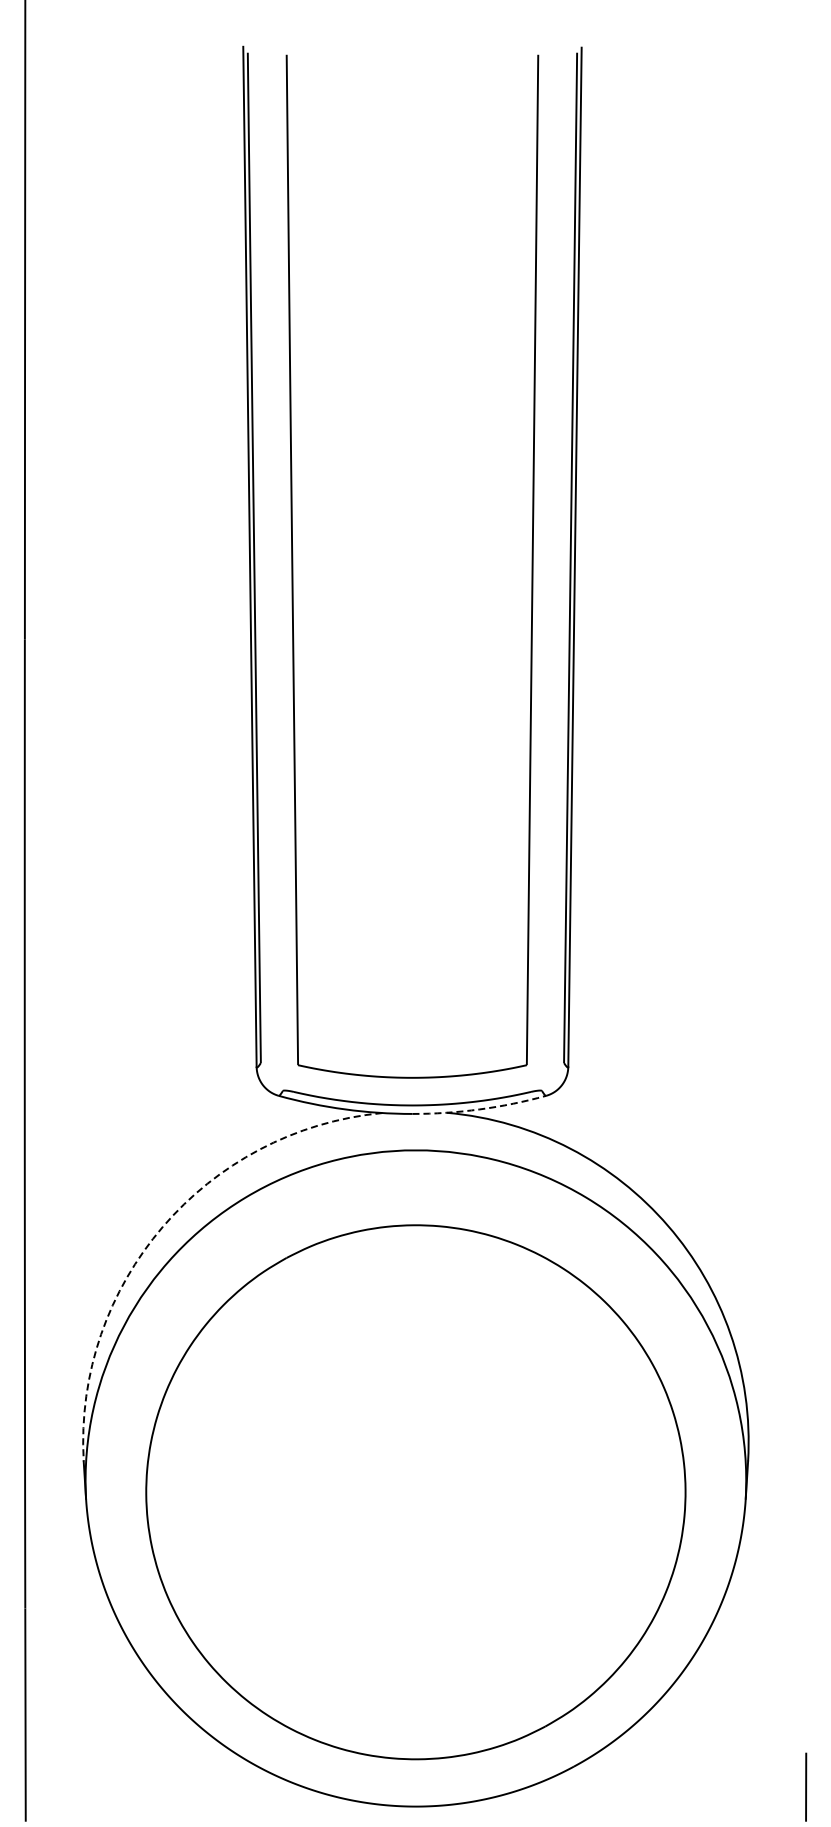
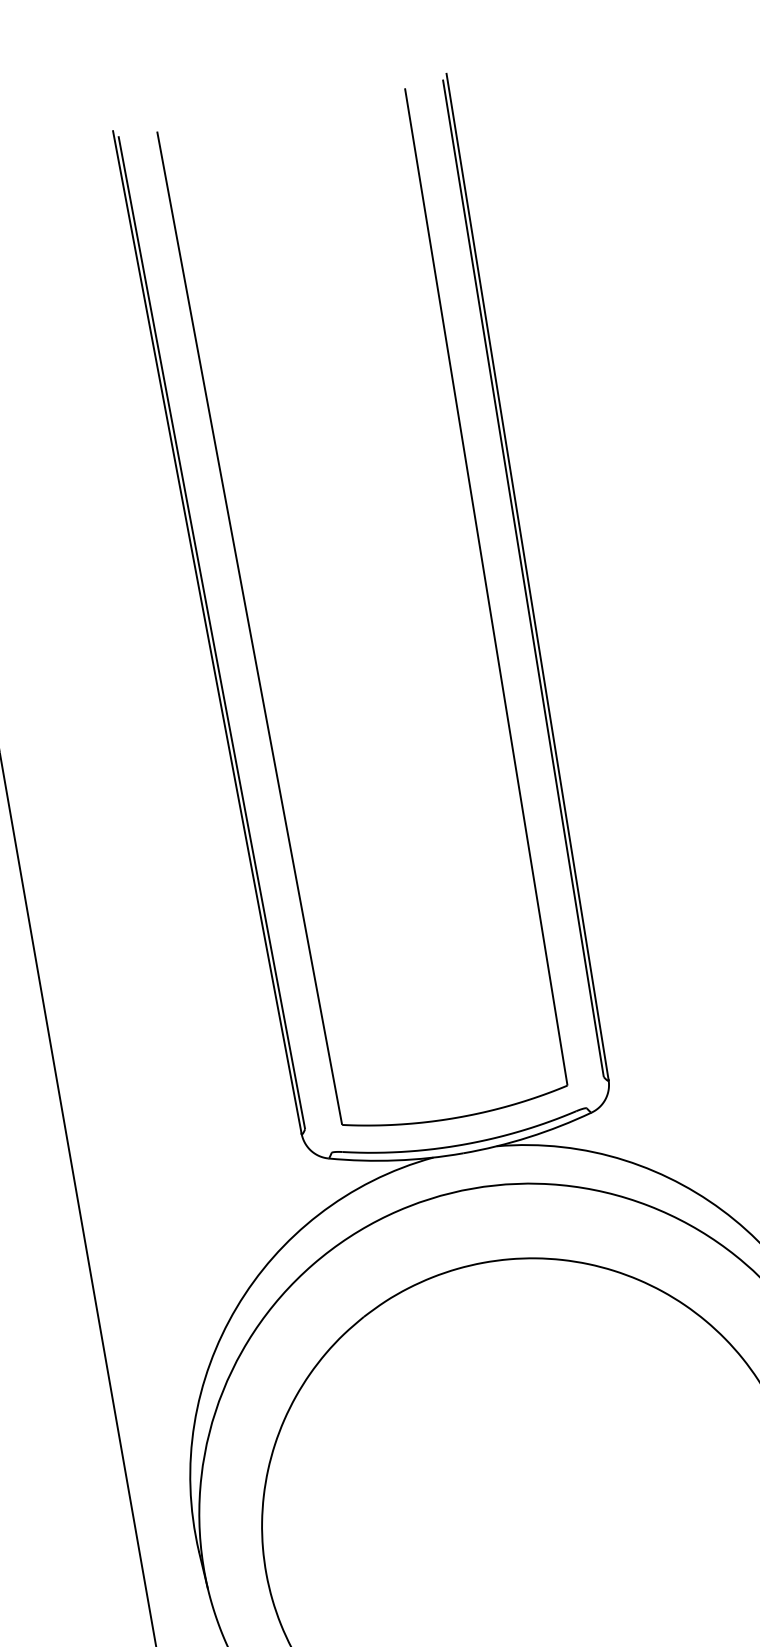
arc: (479, 1109) -> (528, 1137), dashed -> solid
arc: (162, 1226) -> (236, 1307), dashed -> solid

